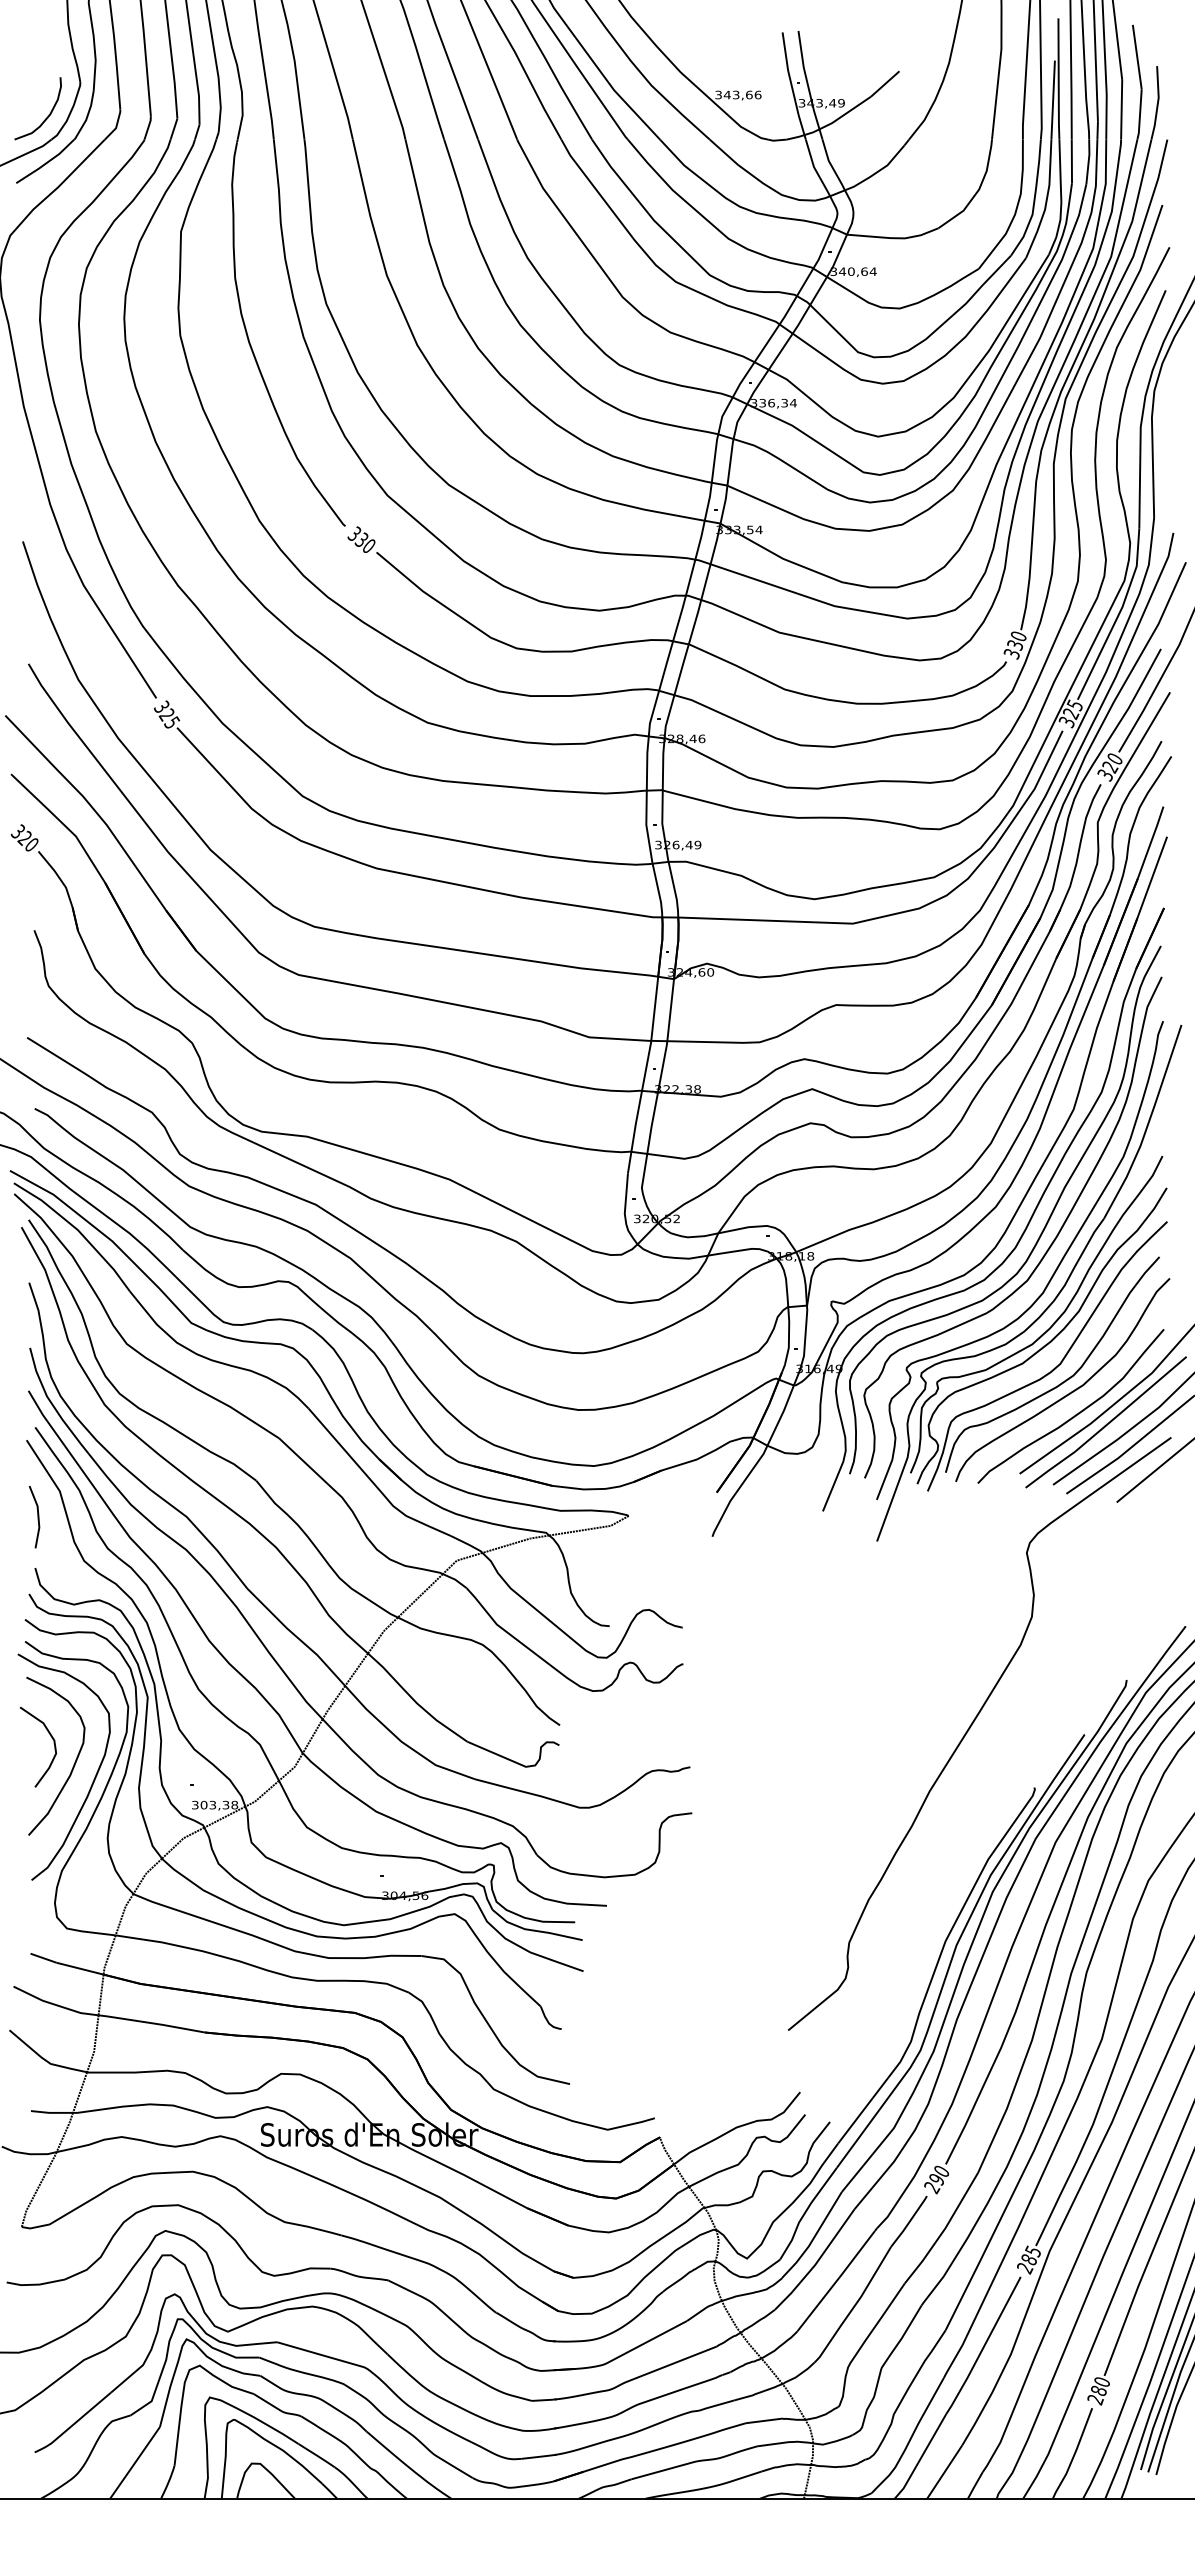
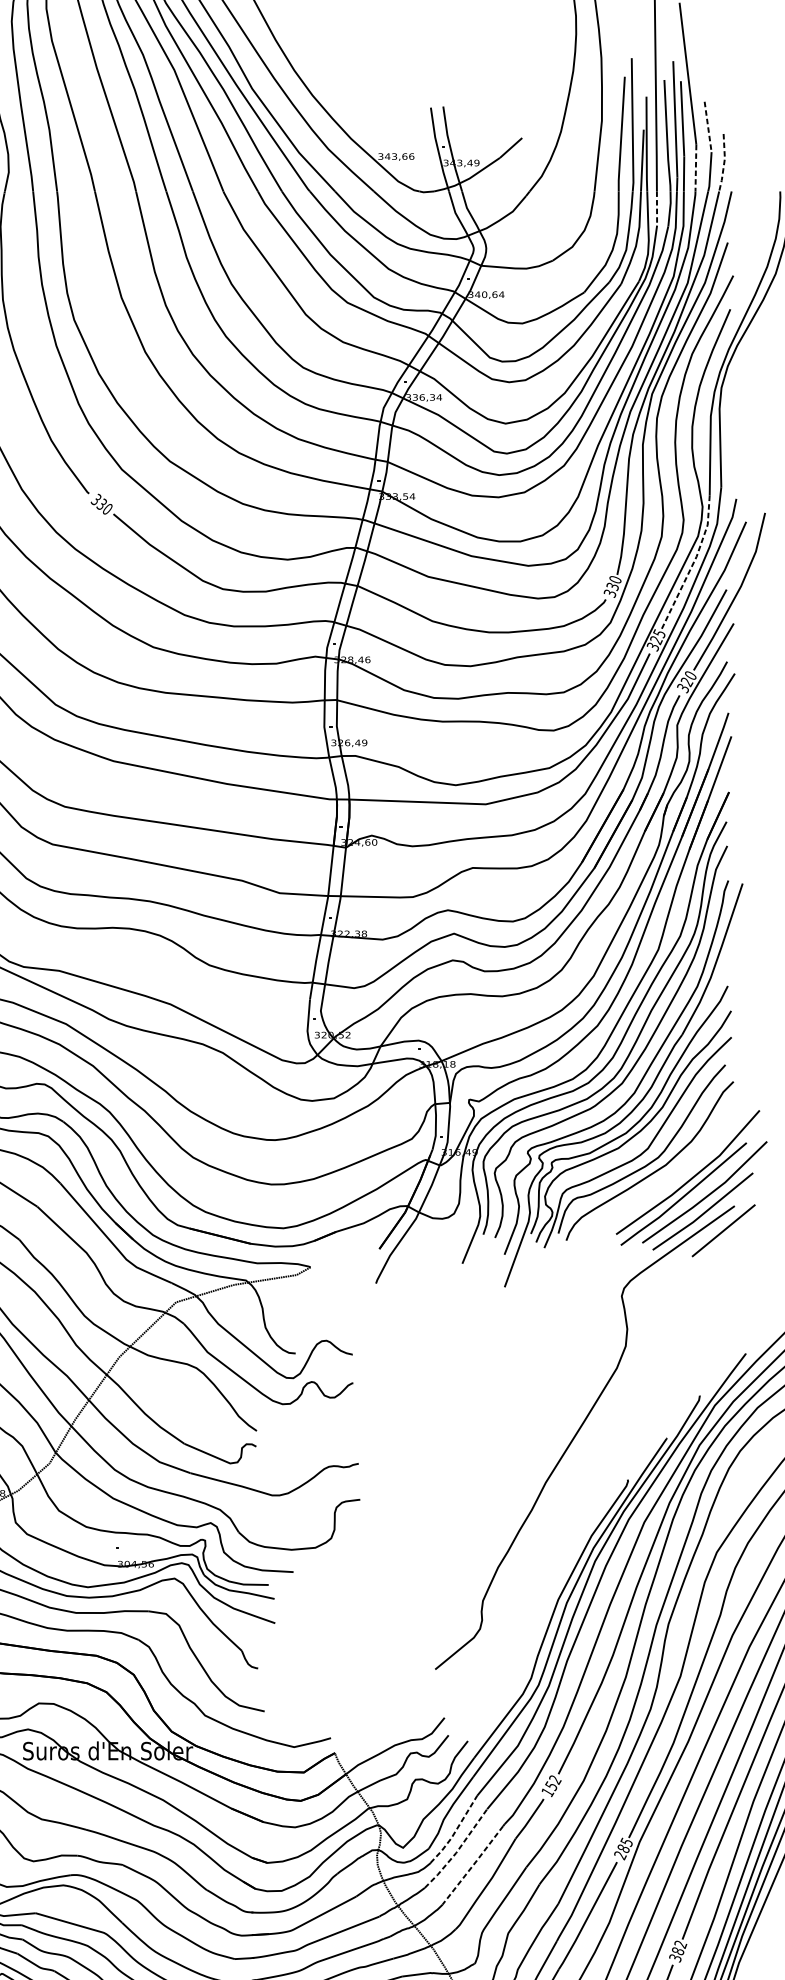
line: (1137, 57) -> (708, 127), solid -> dashed
line: (1157, 103) -> (723, 163), solid -> dashed
line: (1121, 109) -> (695, 167), solid -> dashed
line: (1071, 161) -> (656, 208), solid -> dashed
line: (1118, 615) -> (693, 563), solid -> dashed
curve: (1075, 1414) -> (659, 1188), removed
text: (936, 2180) -> (551, 1786), 290 -> 152
line: (813, 2237) -> (455, 1831), solid -> dashed
line: (816, 2262) -> (457, 1850), solid -> dashed
line: (836, 2281) -> (473, 1865), solid -> dashed
text: (1098, 2391) -> (677, 1951), 280 -> 382

